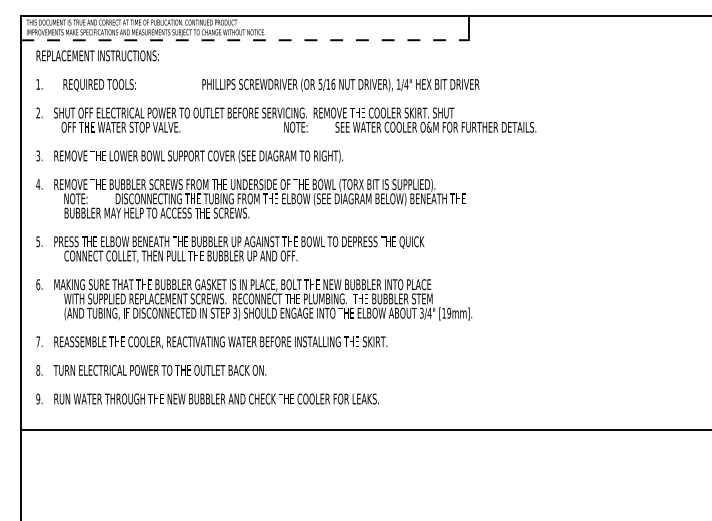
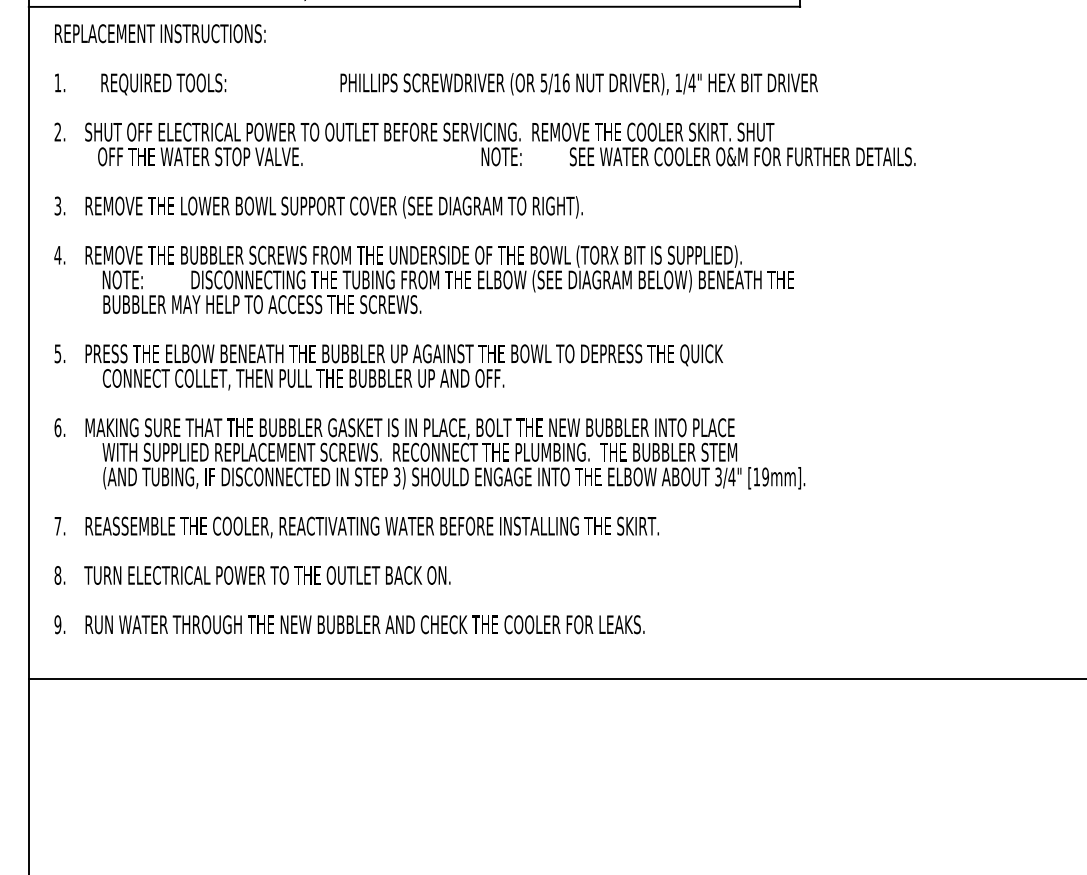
line: (245, 40) -> (414, 7), dashed -> solid

